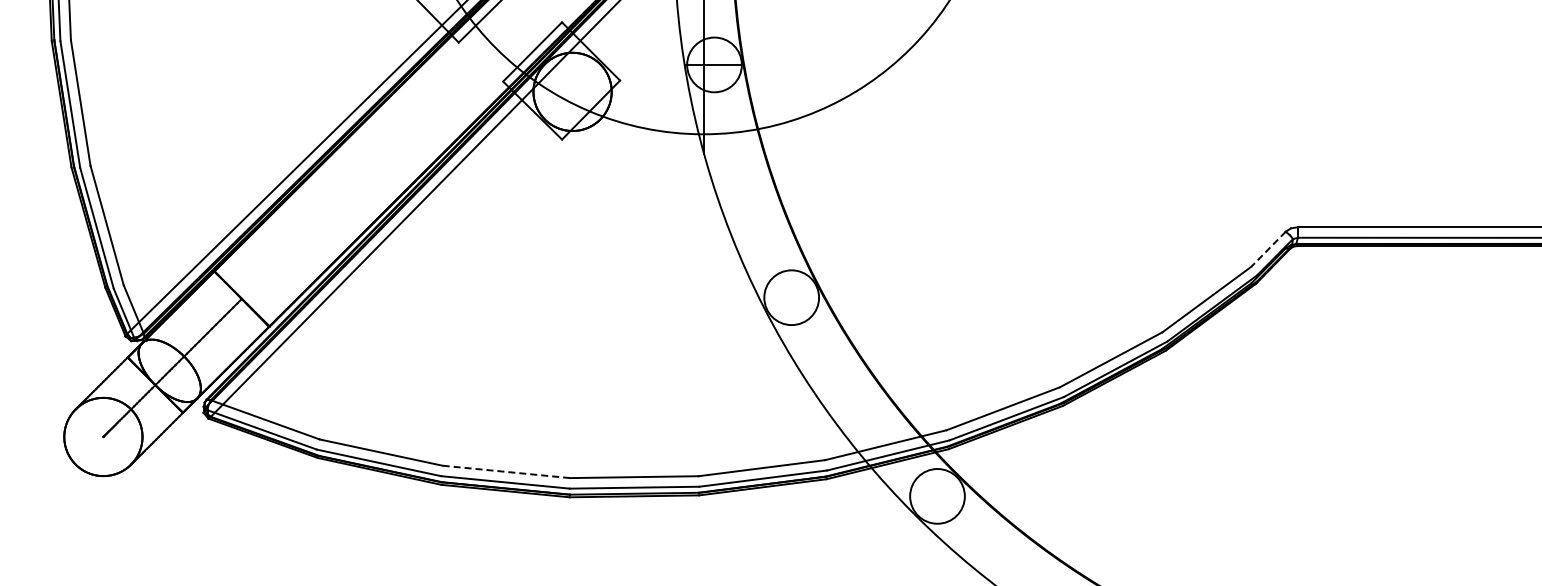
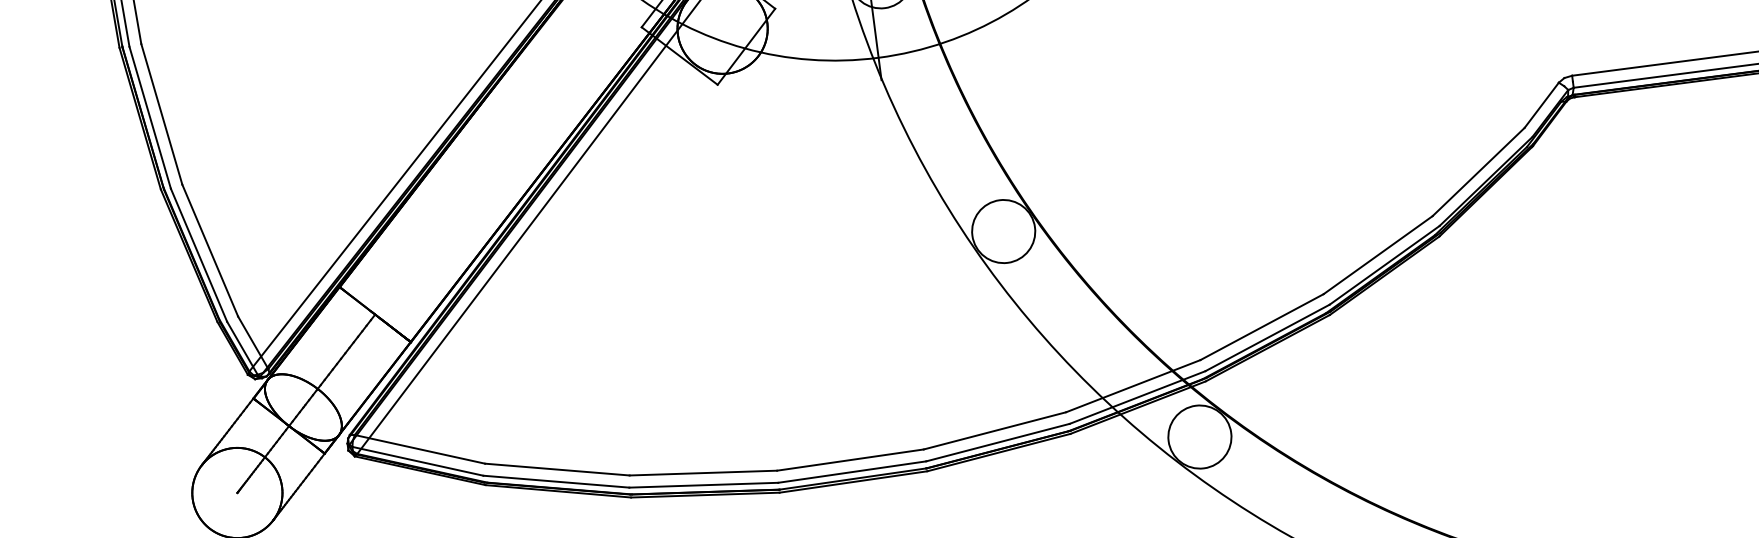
line: (1268, 249) -> (1541, 105), dashed -> solid
line: (506, 471) -> (703, 472), dashed -> solid

